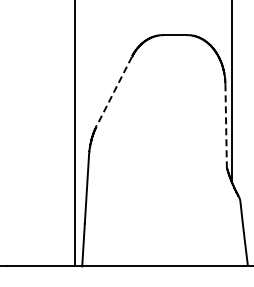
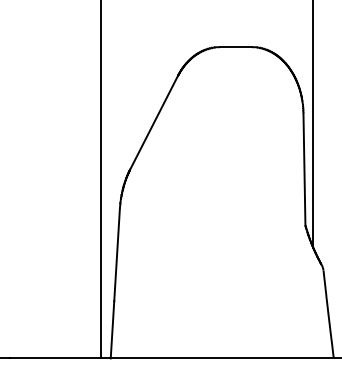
line: (114, 91) -> (154, 123), dashed -> solid
line: (226, 126) -> (304, 170), dashed -> solid

